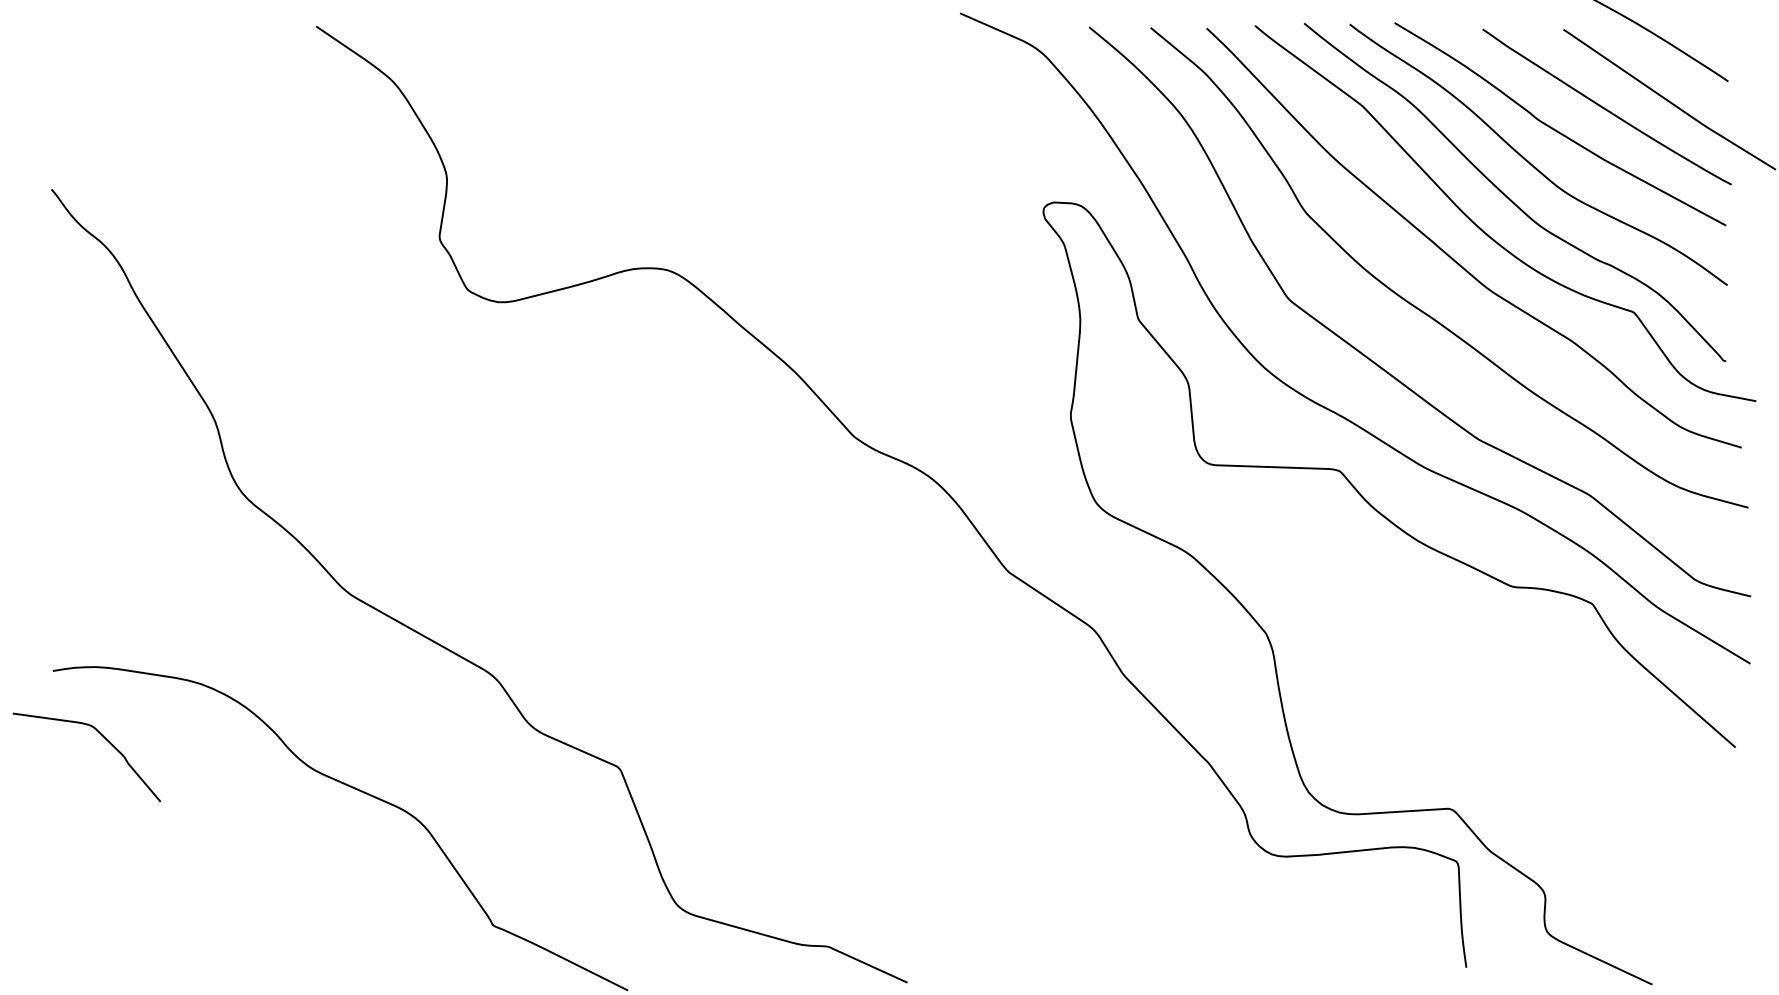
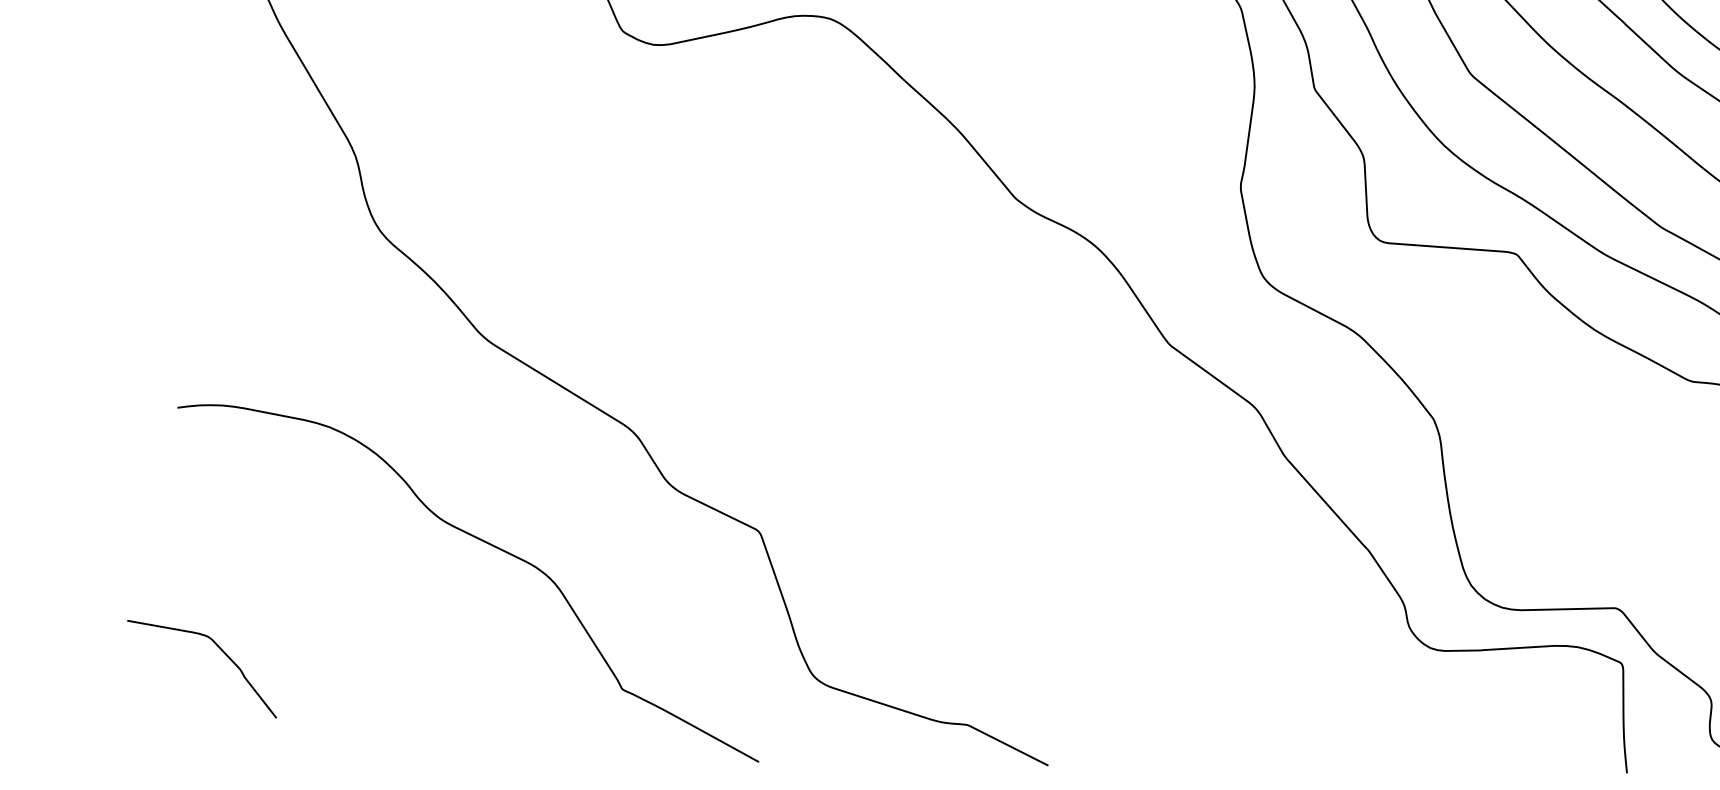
curve: (104, 738) -> (221, 650), moved

